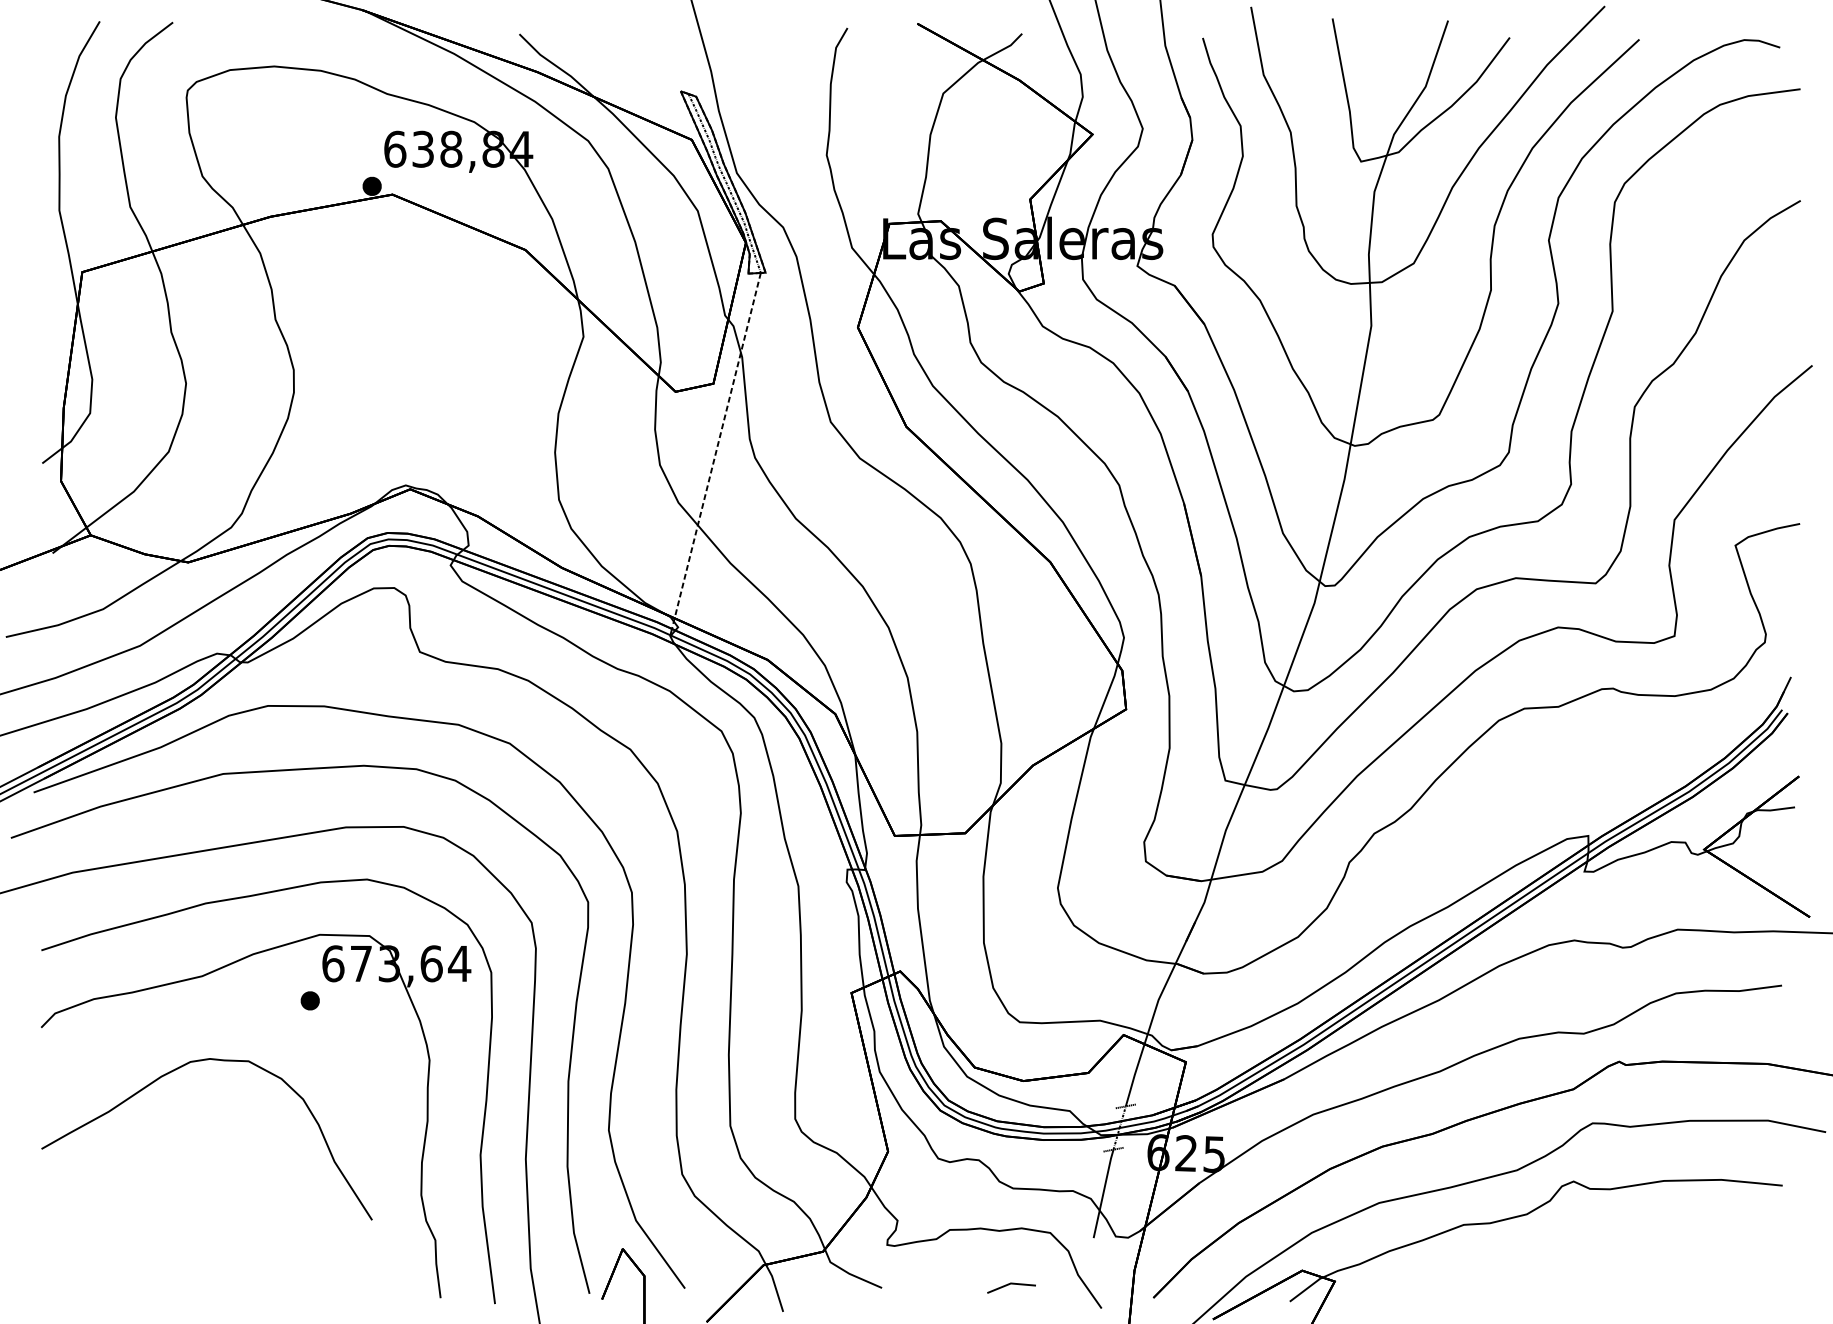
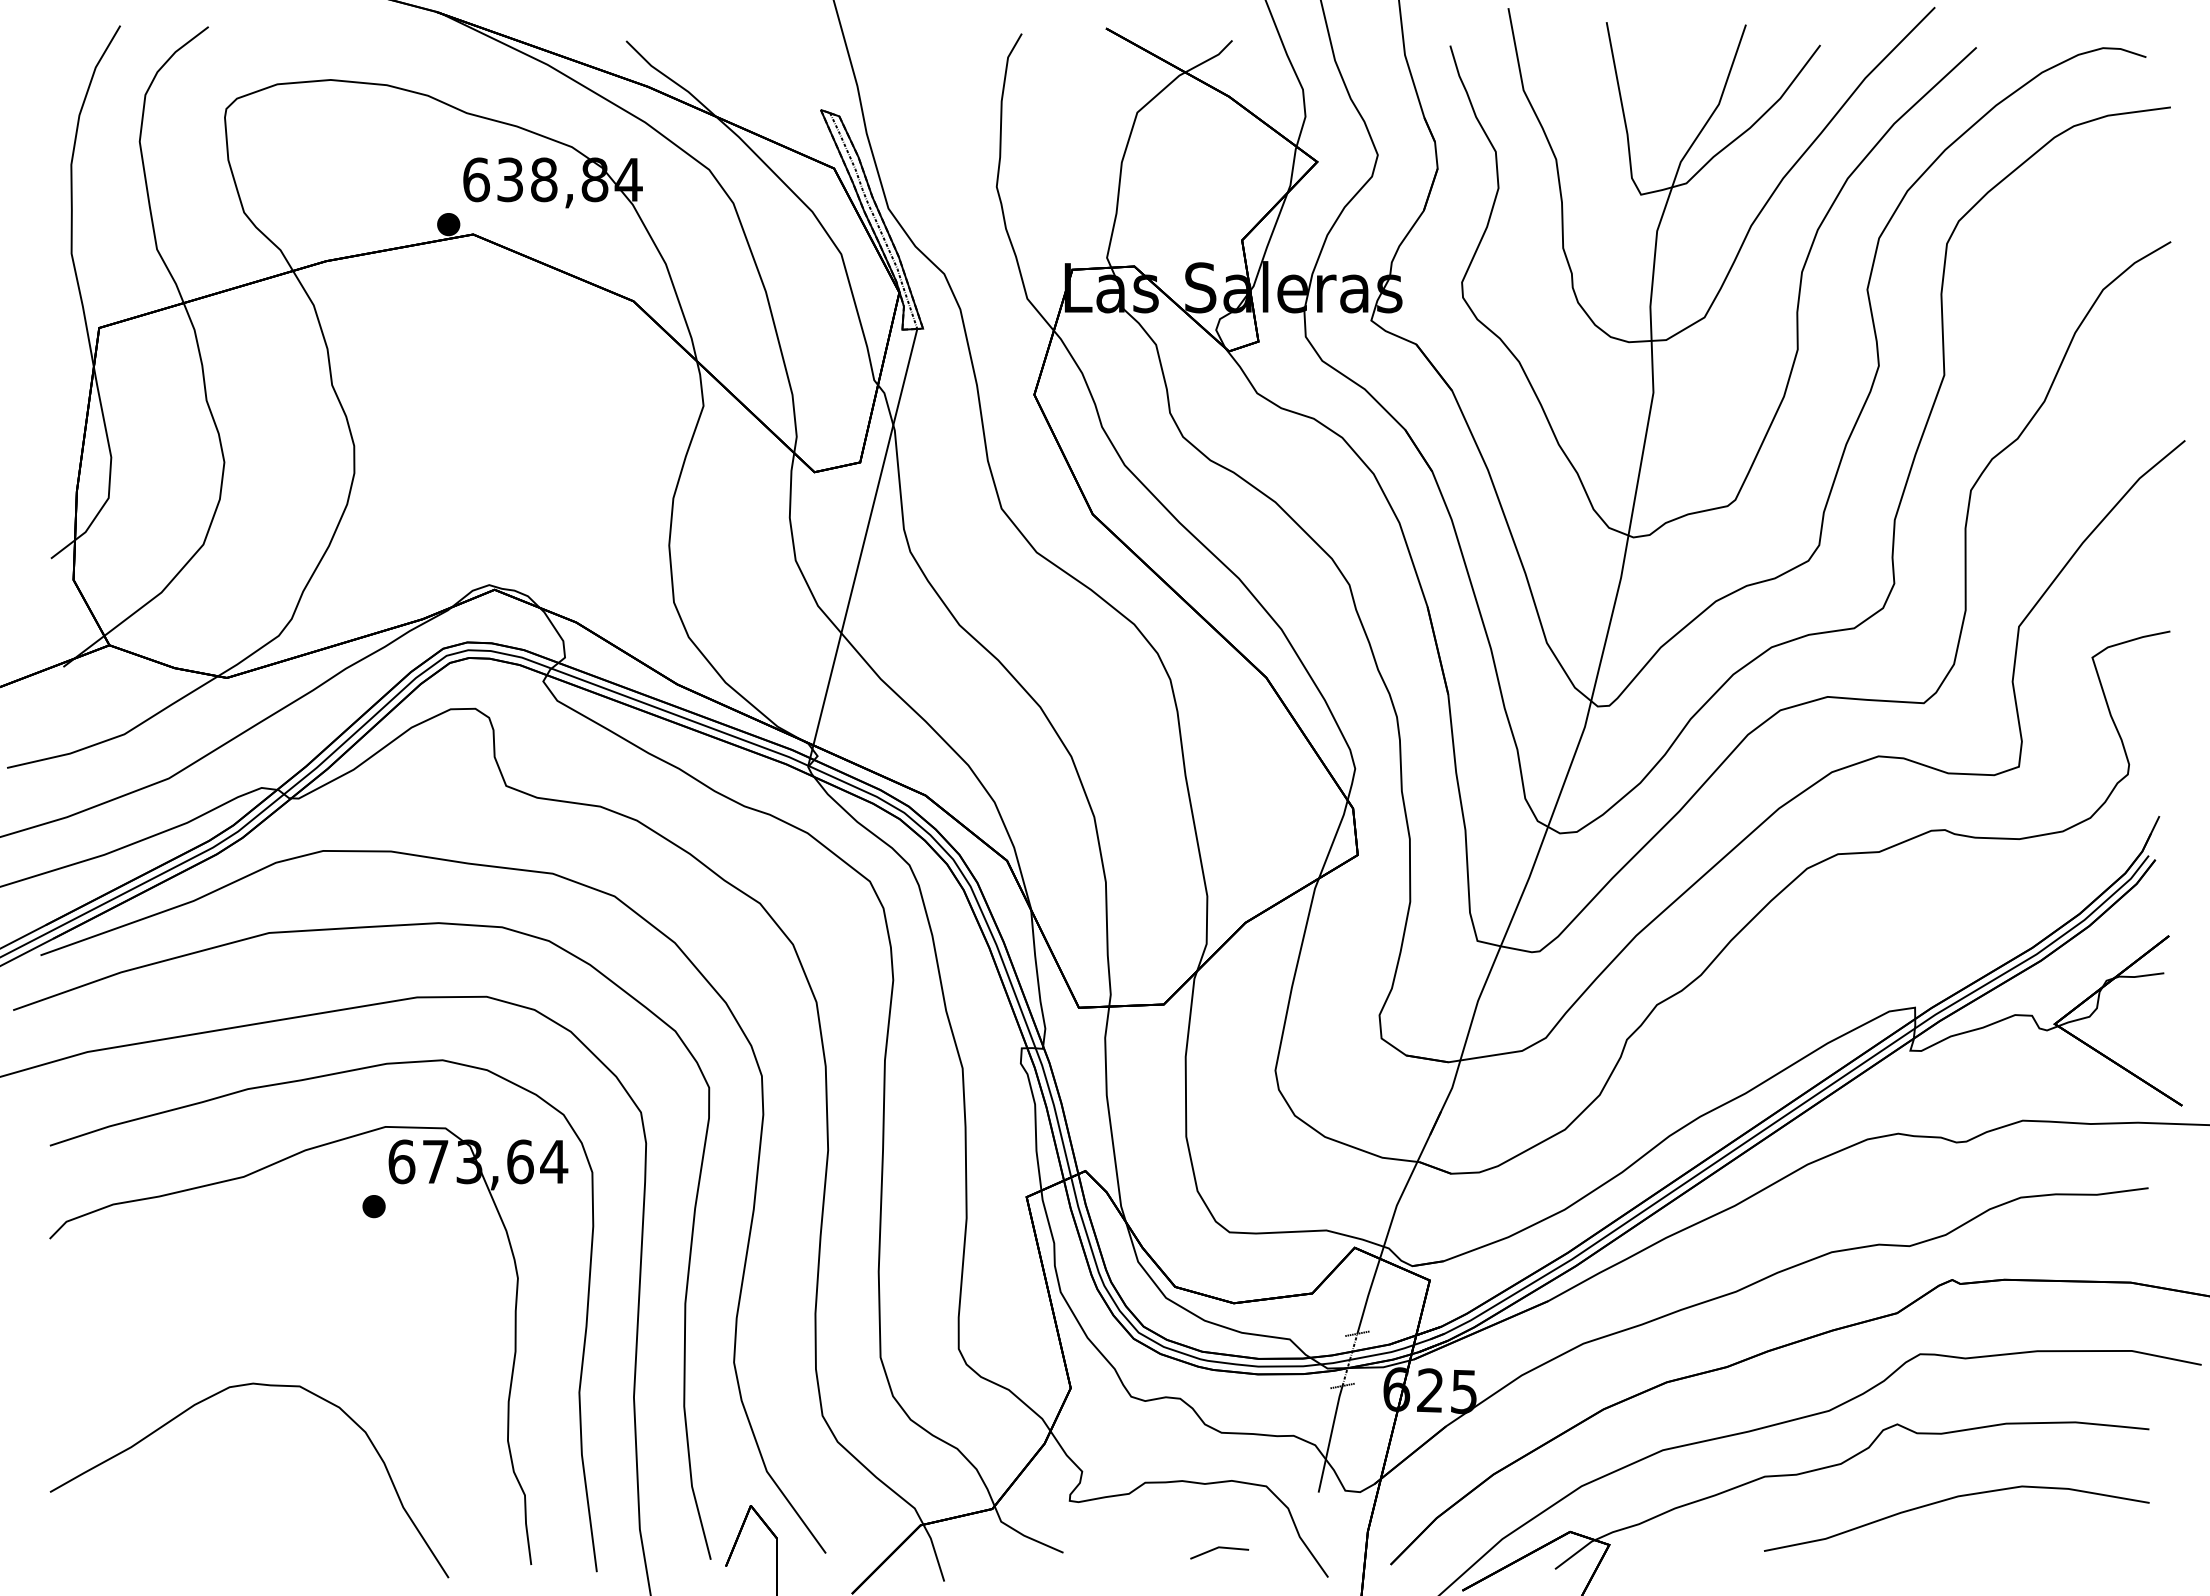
line: (716, 451) -> (863, 544), dashed -> solid
part: (173, 1071) -> (209, 1398), moved
part: (1618, 1243) -> (1951, 1499), added

